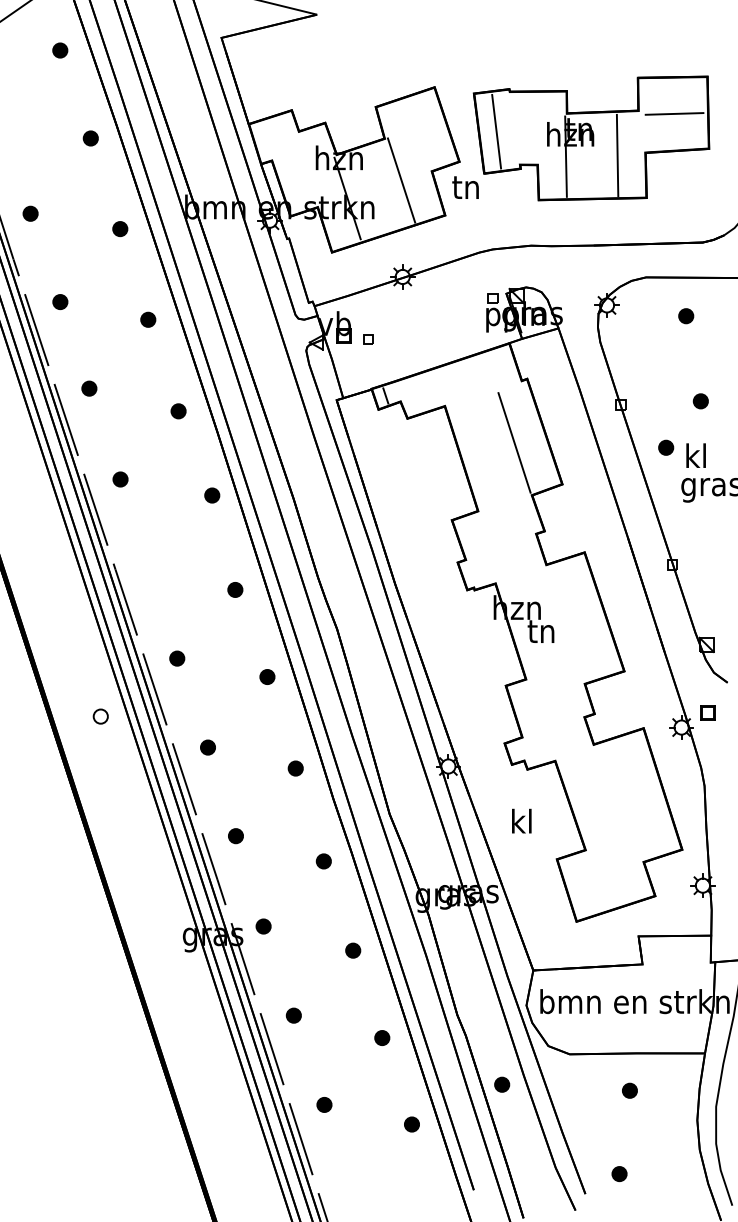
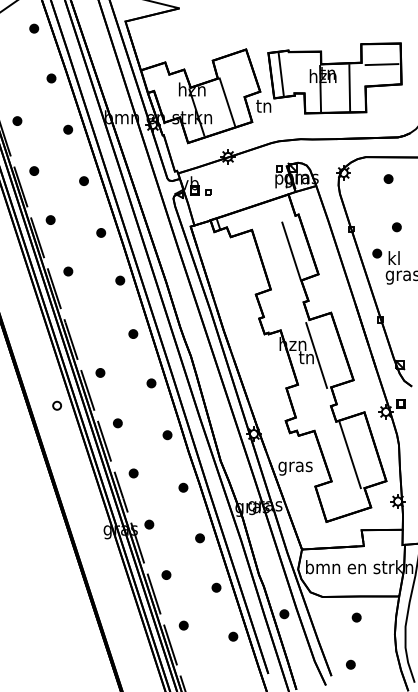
line: (558, 627) -> (316, 355), added
line: (617, 804) -> (349, 455), added
text: (521, 823) -> (295, 466), kl -> gras

